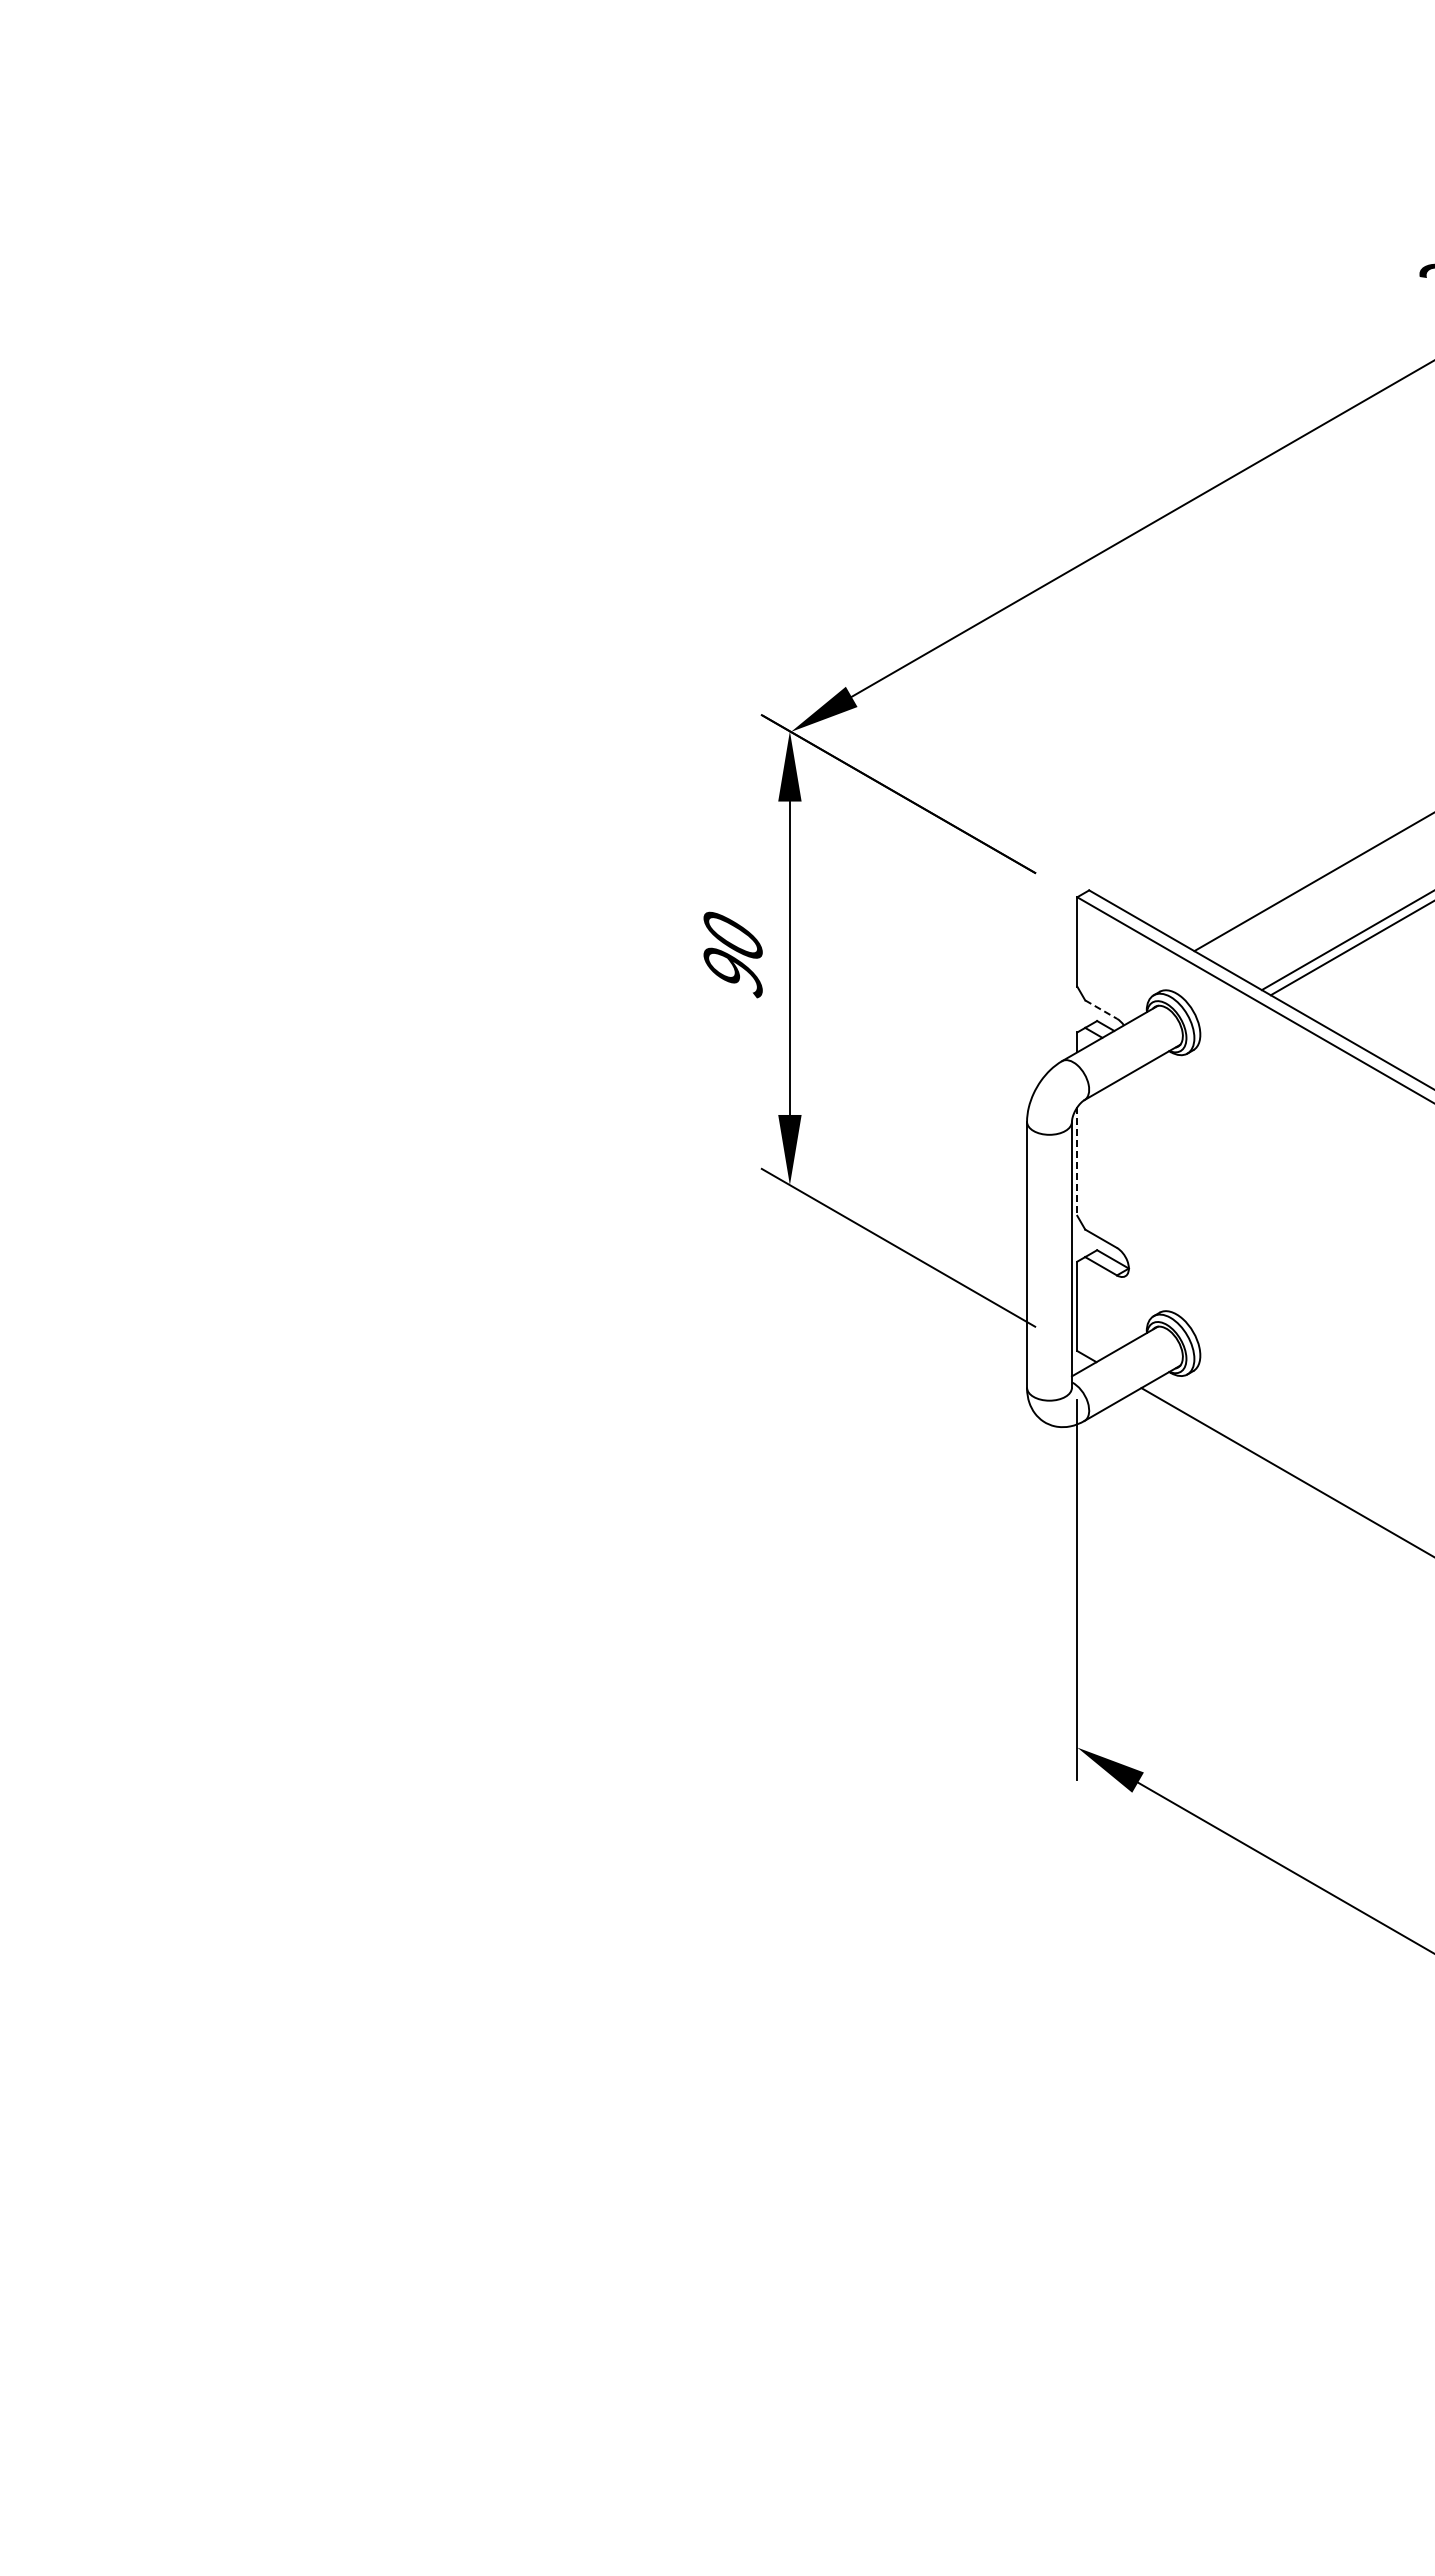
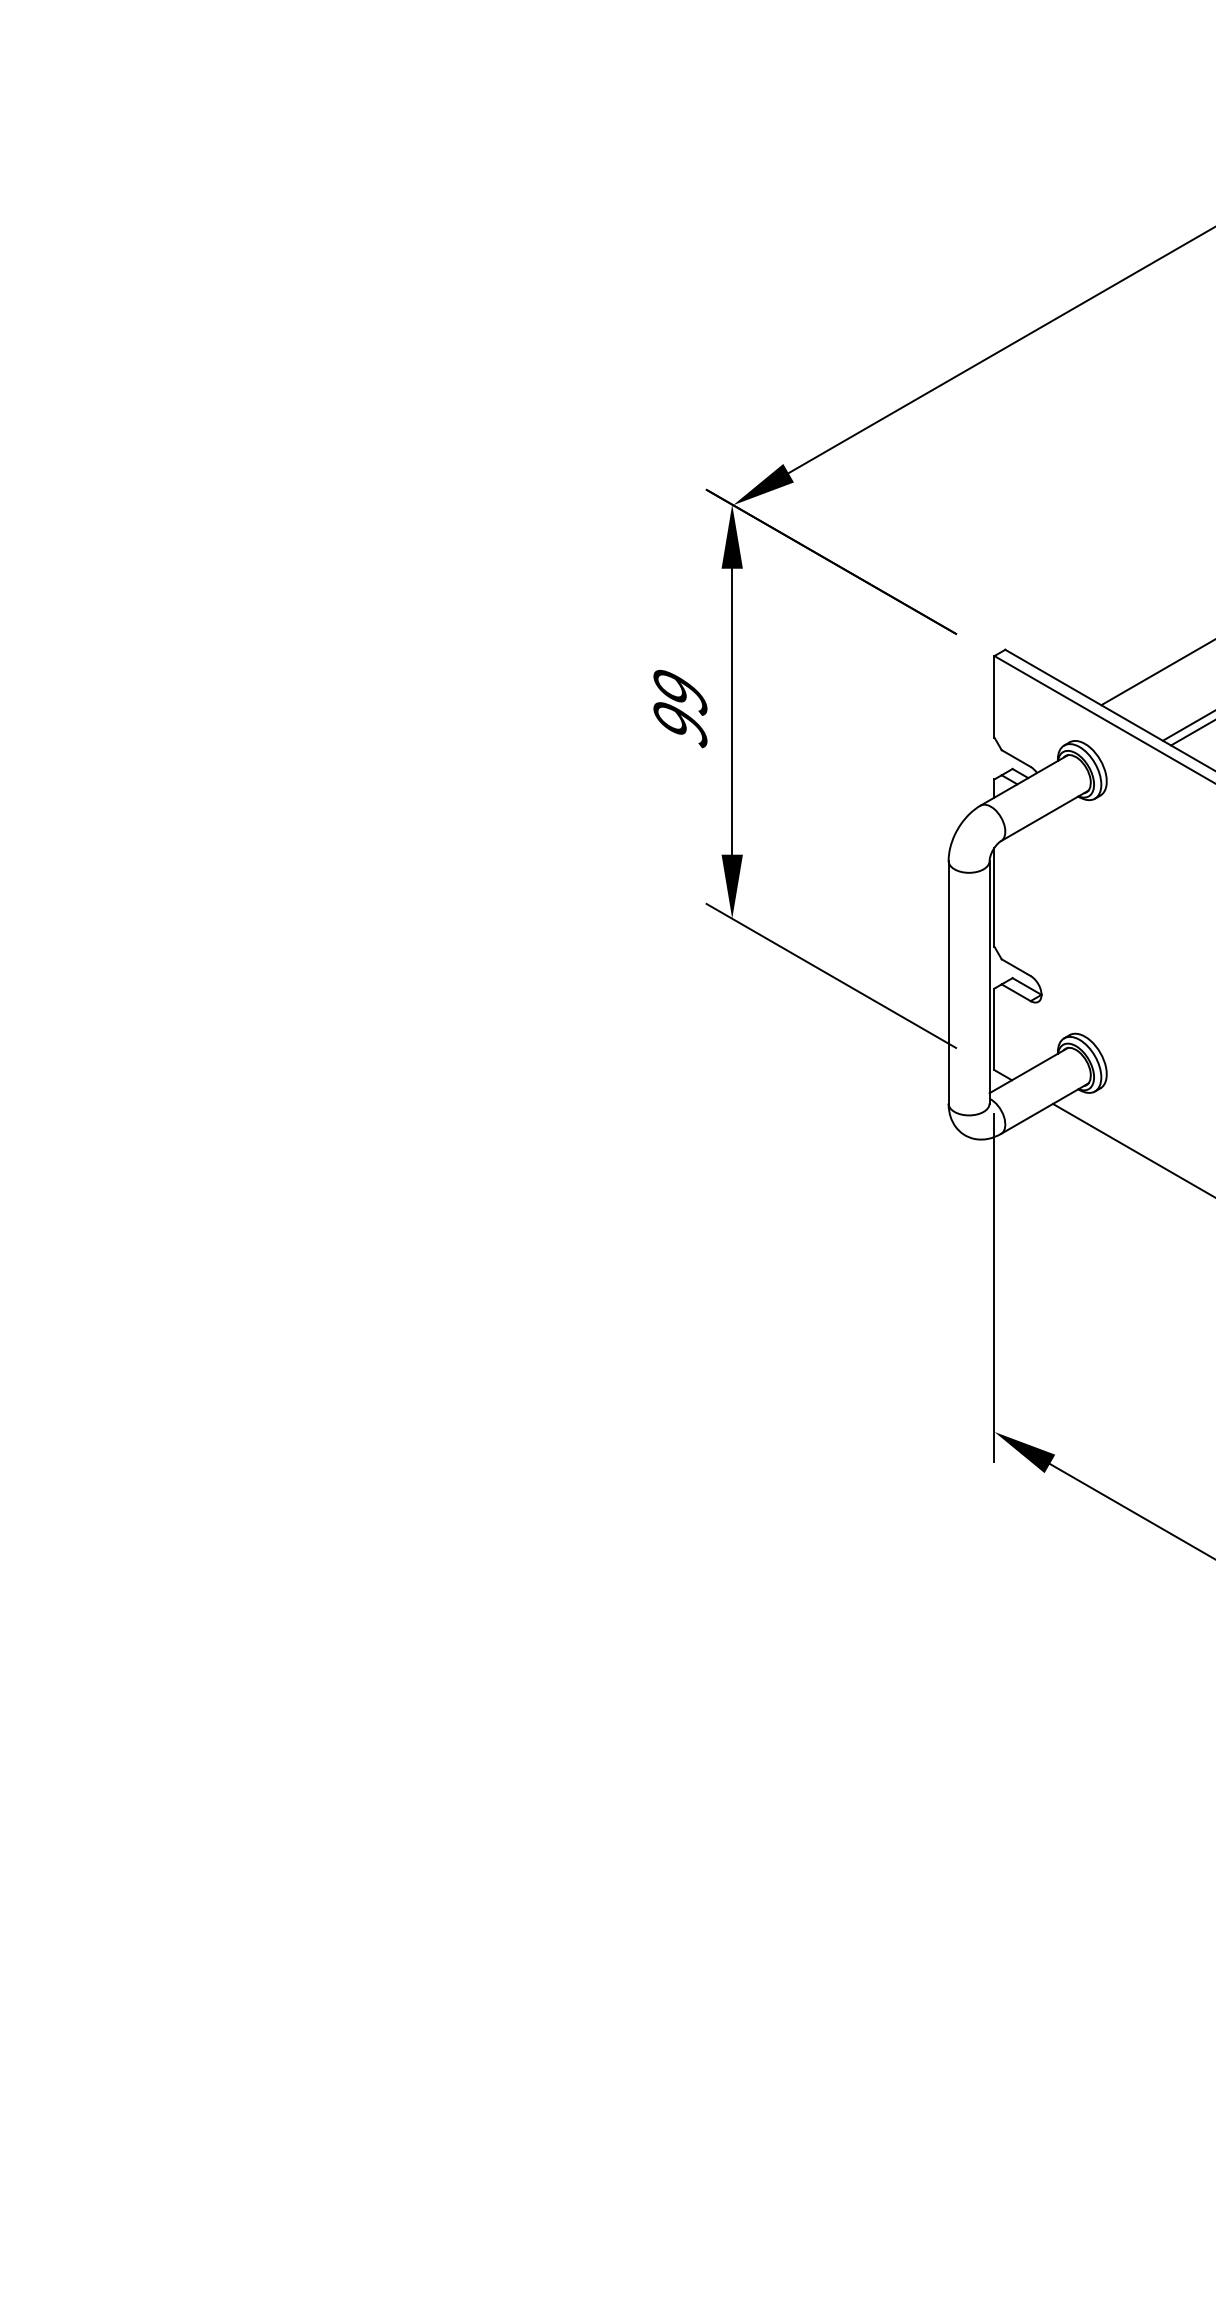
text: (732, 936) -> (679, 691), 90 -> 99
line: (1101, 1009) -> (1016, 758), dashed -> solid
line: (1077, 1162) -> (994, 898), dashed -> solid

